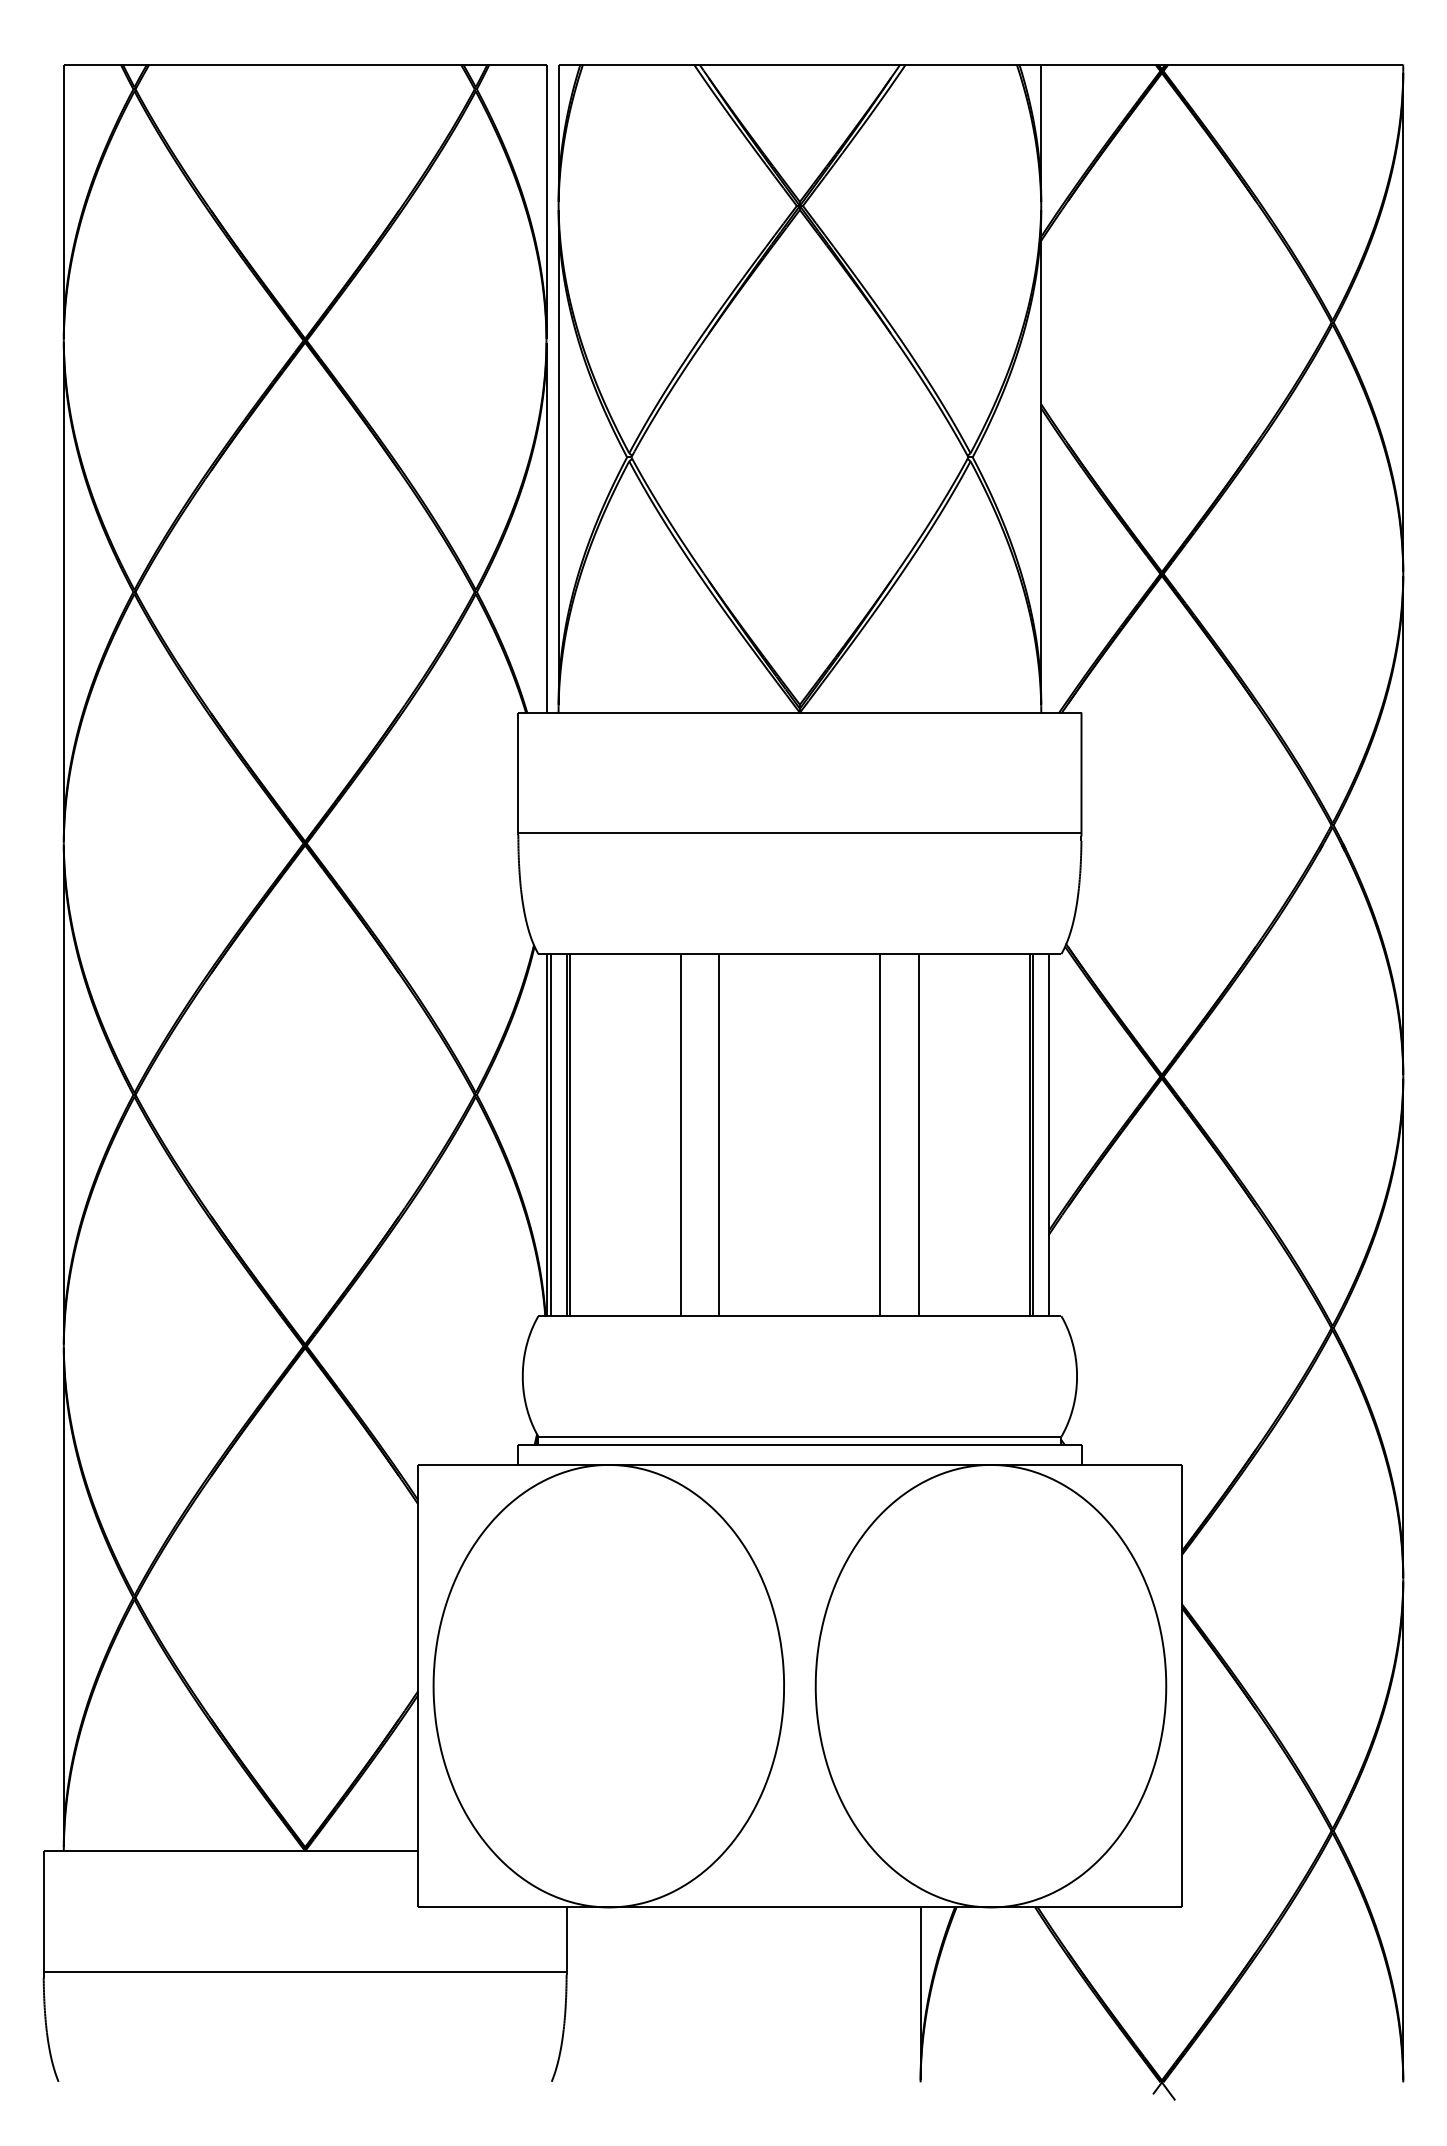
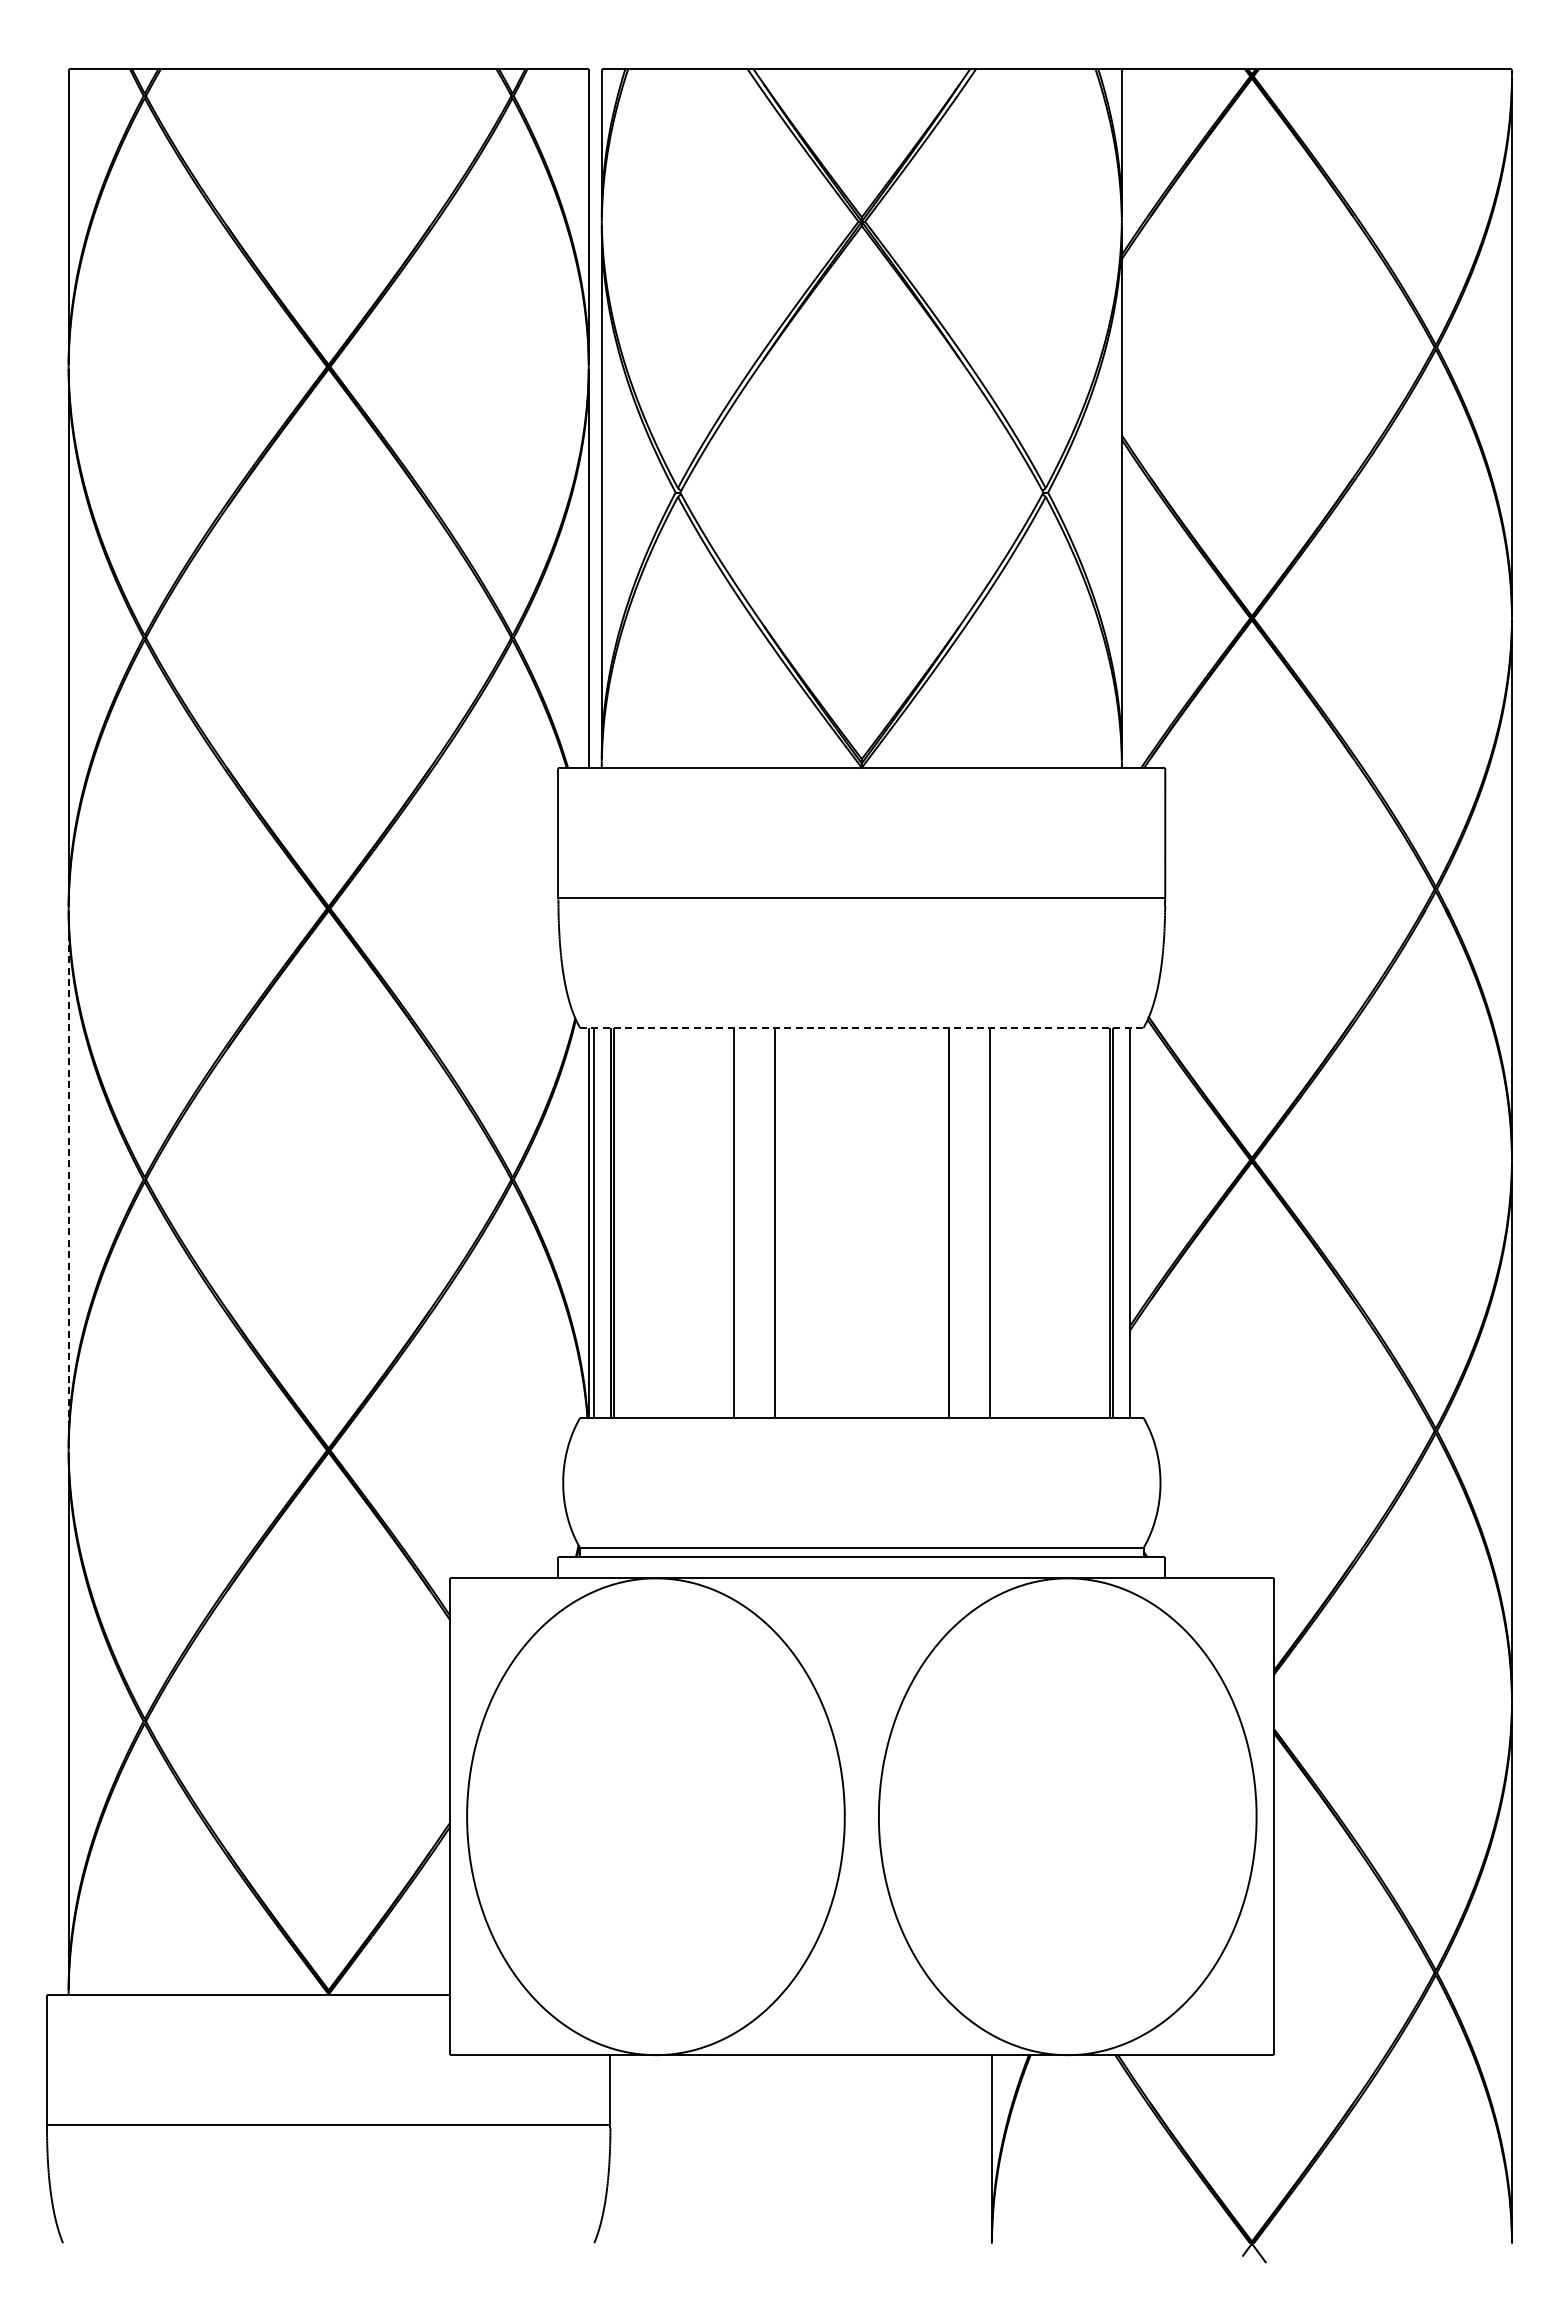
line: (799, 953) -> (861, 1027), solid -> dashed
line: (63, 1094) -> (68, 1179), solid -> dashed

